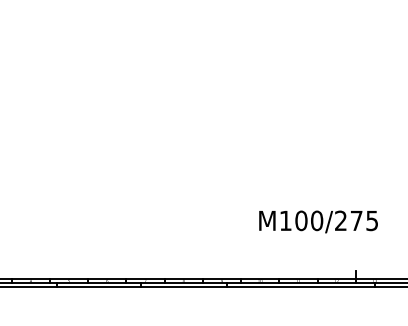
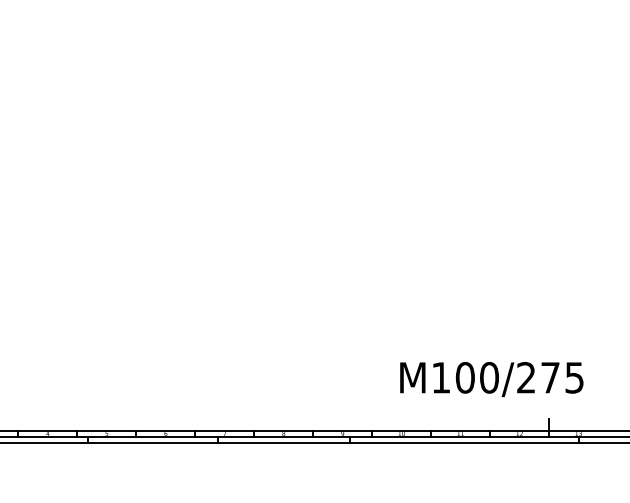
text: (318, 221) -> (491, 378), moved

